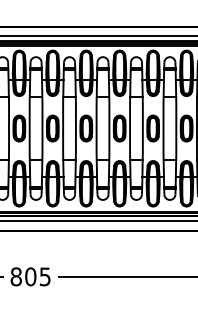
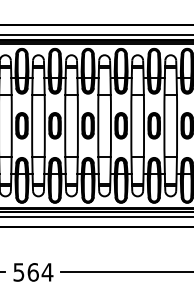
text: (30, 276) -> (32, 272), 805 -> 564

